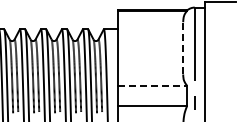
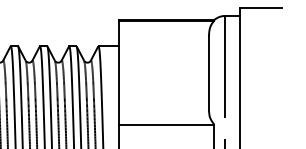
line: (183, 47) -> (209, 71), dashed -> solid
line: (153, 85) -> (167, 124), dashed -> solid

